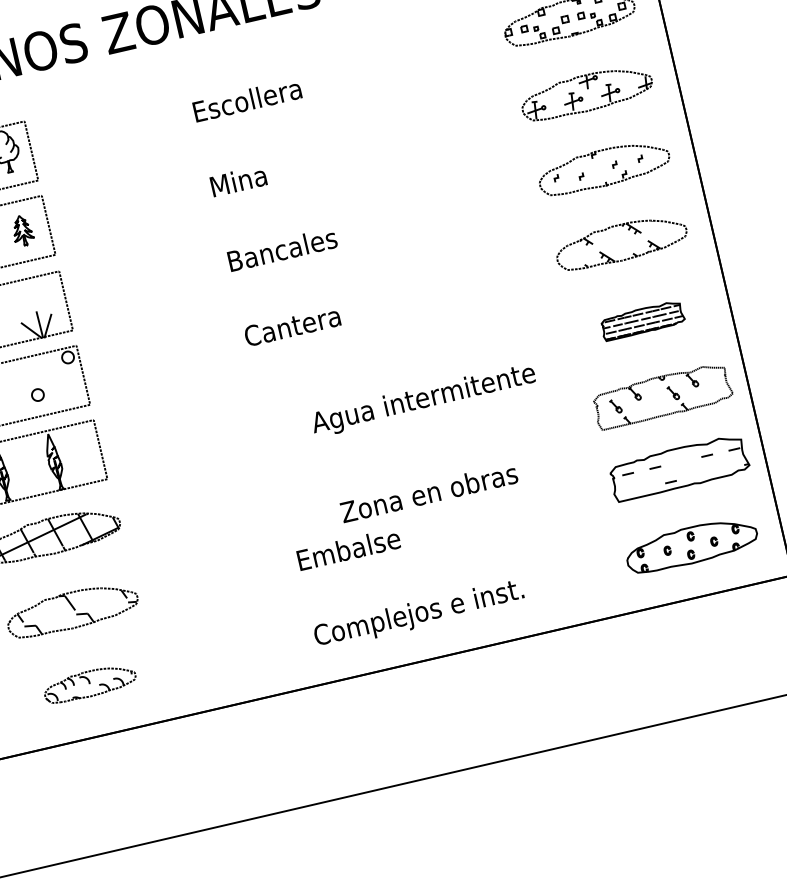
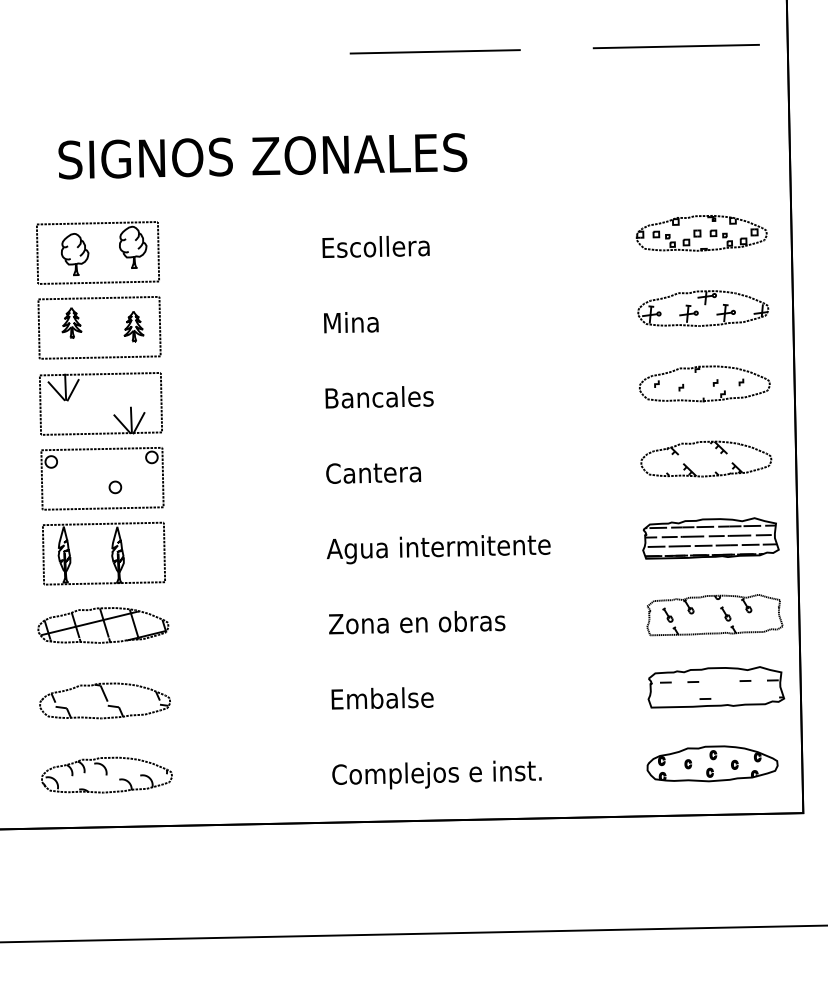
part: (642, 320) -> (710, 538), size x1.67
text: (423, 400) -> (438, 549), moved
text: (429, 492) -> (417, 622), moved
part: (89, 683) -> (106, 774), size x1.43

